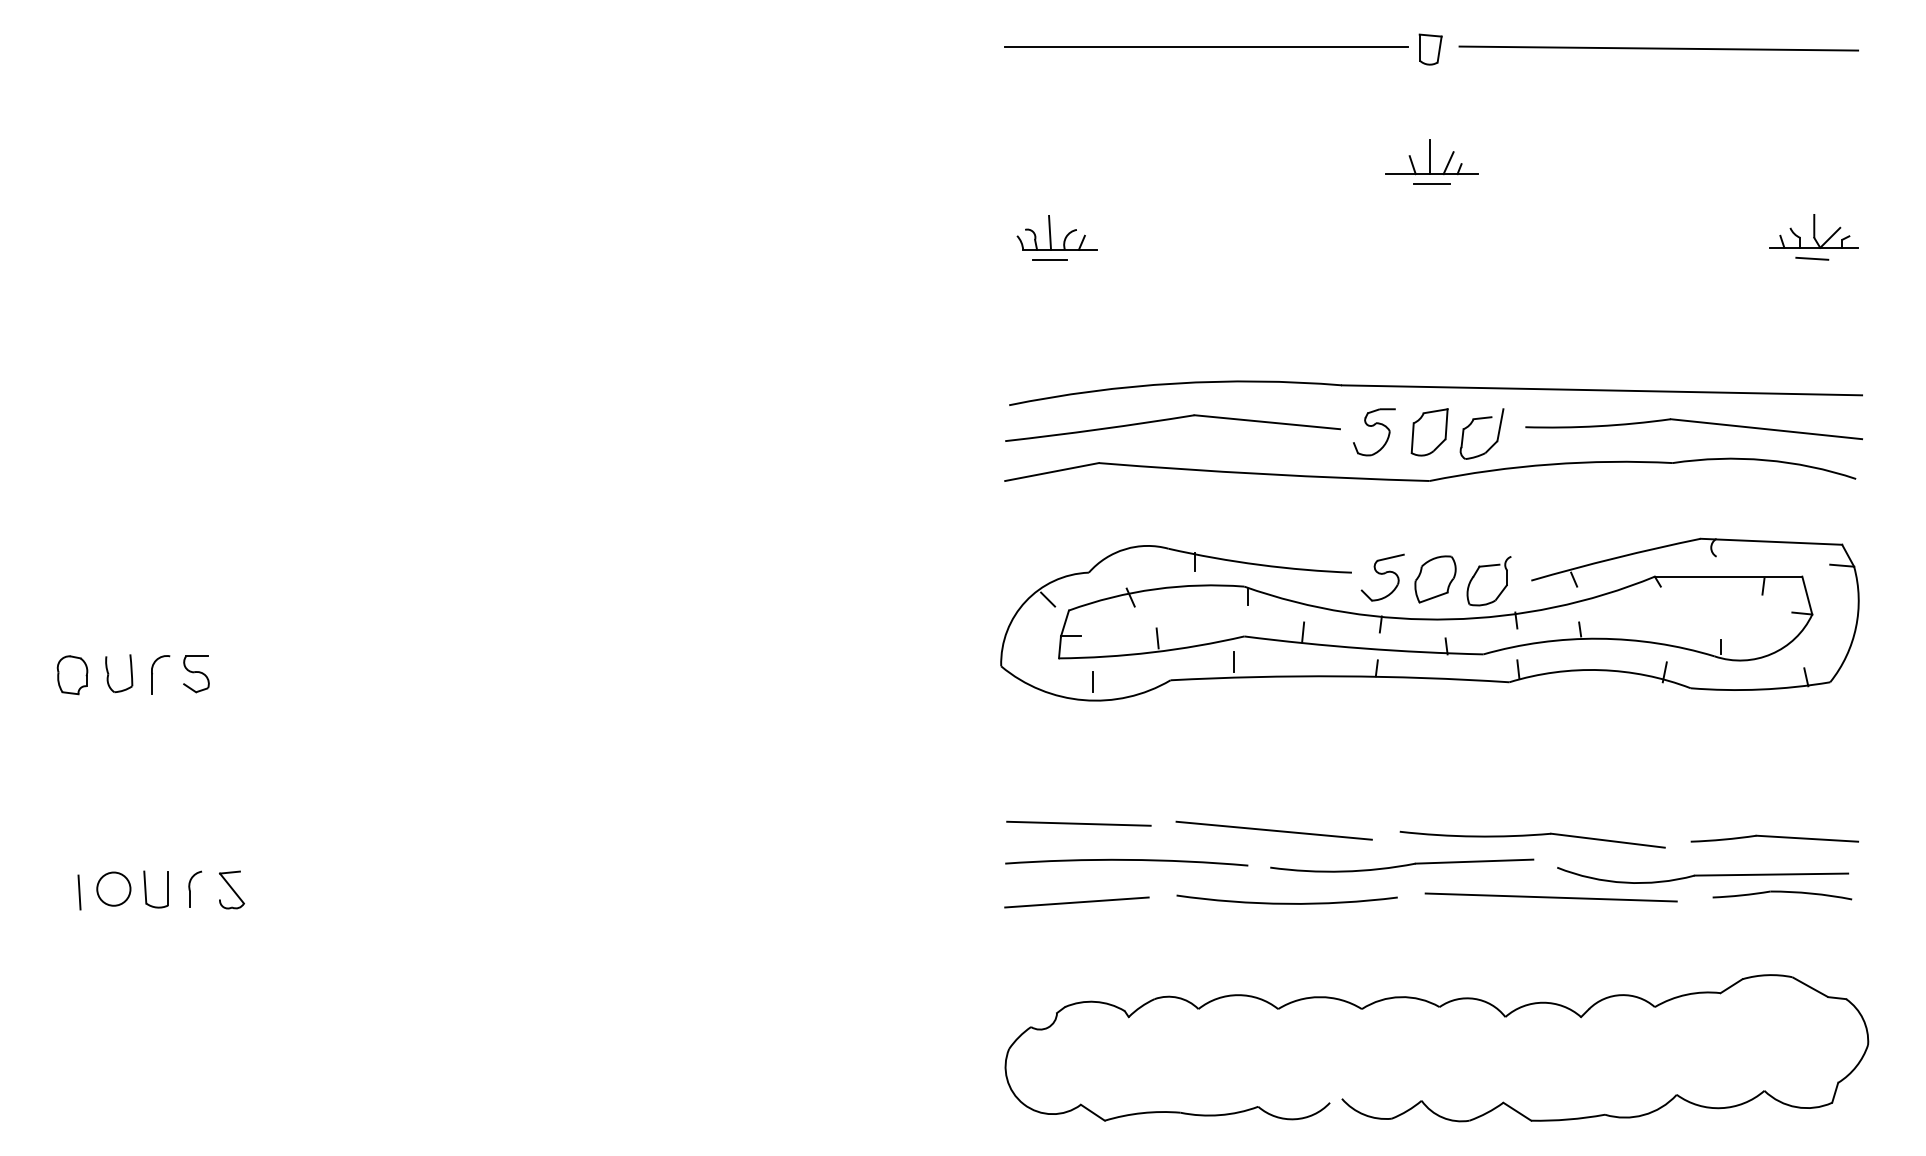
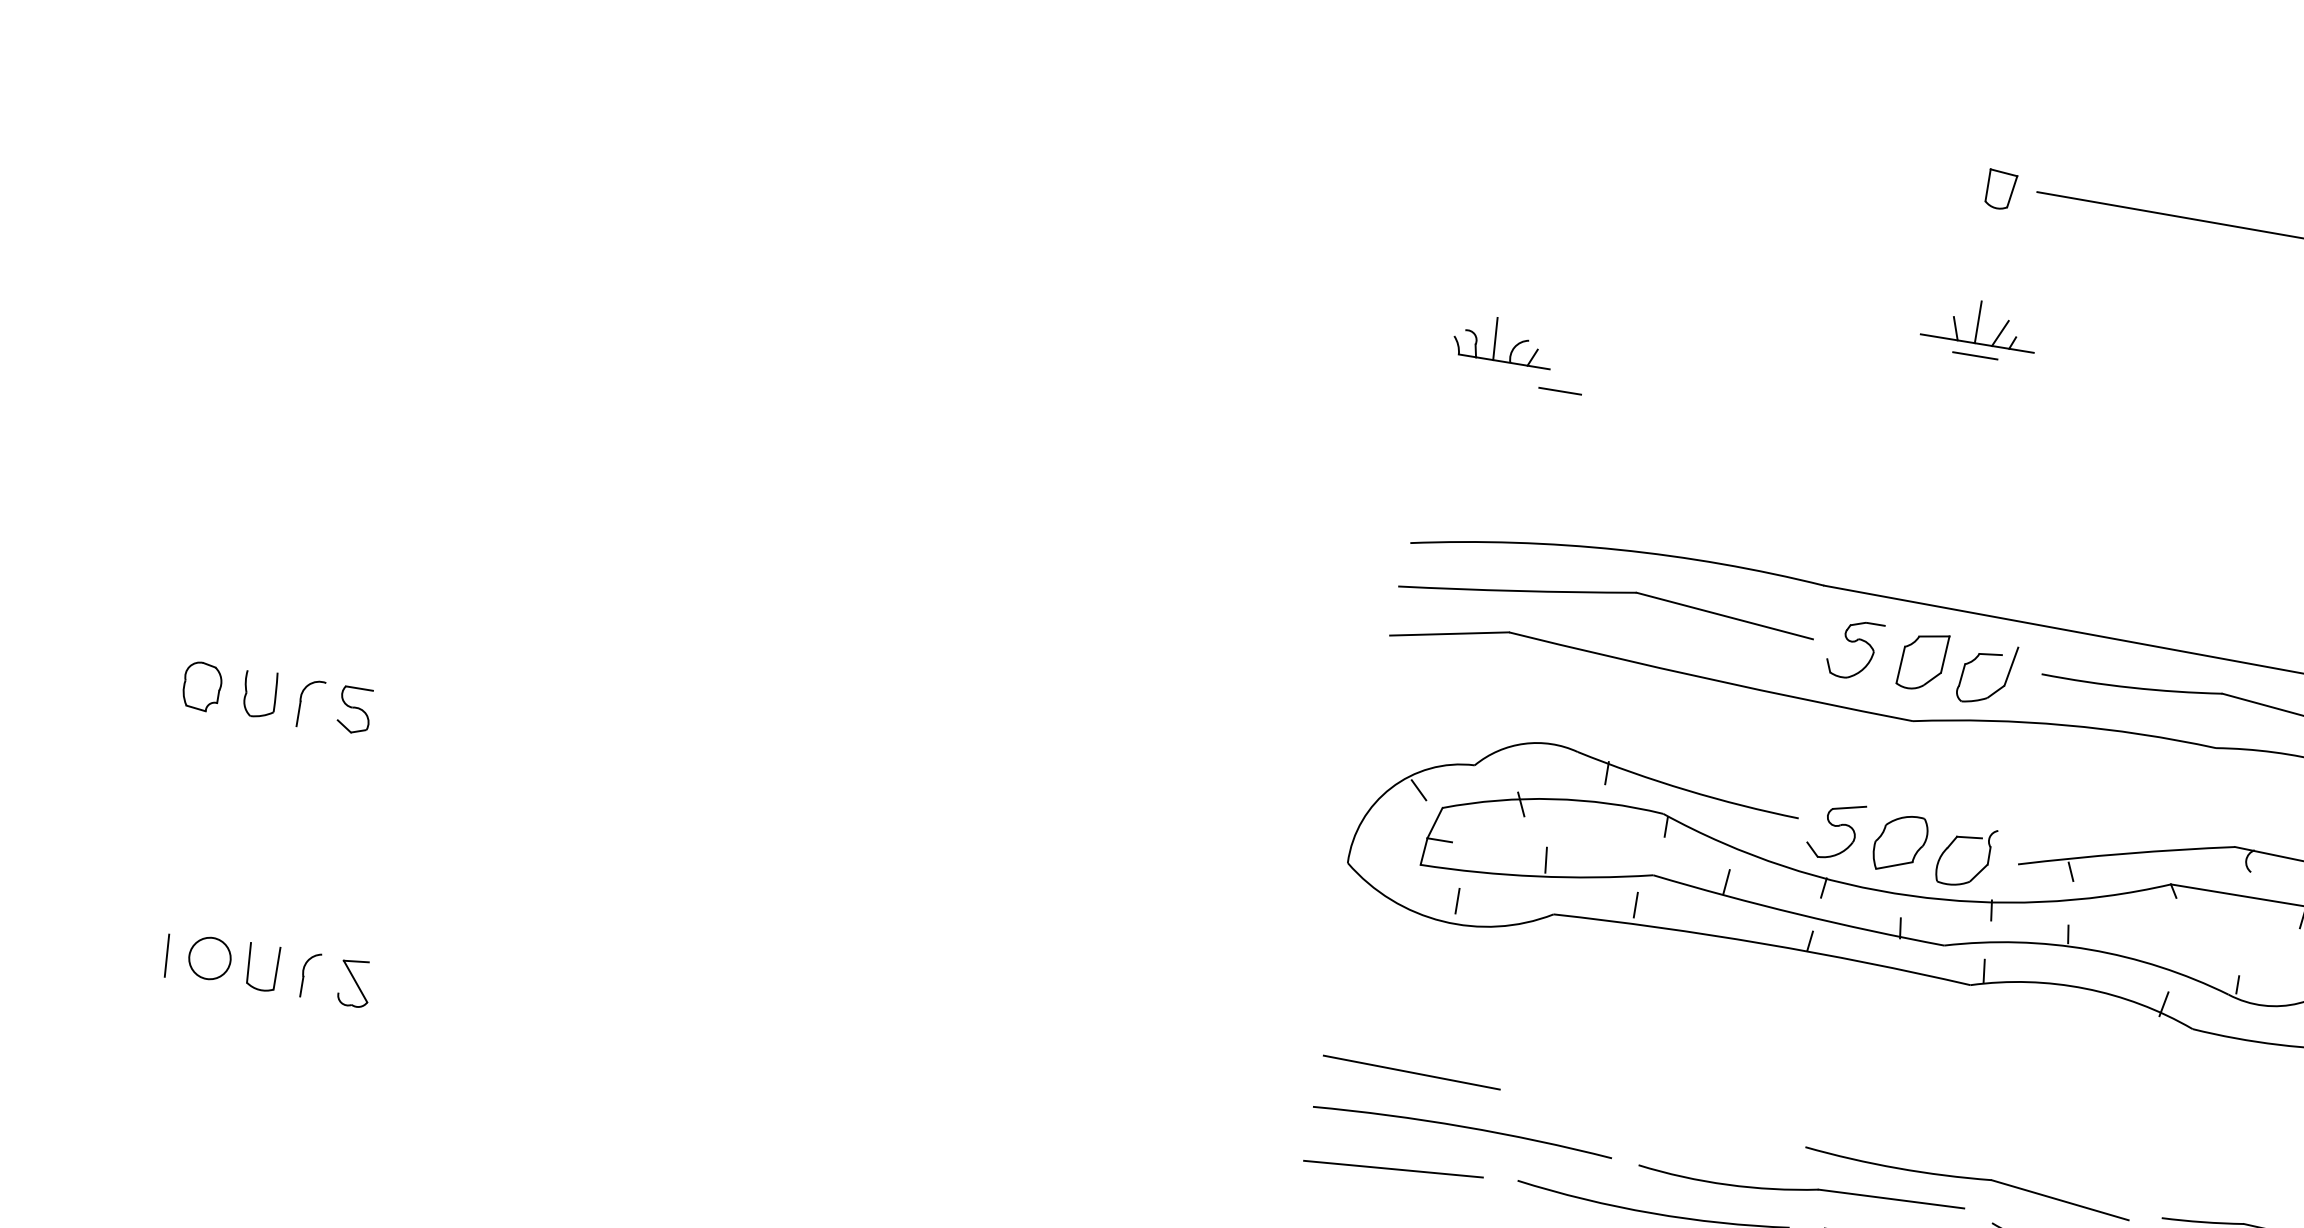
line: (1206, 46) -> (1725, 140), removed
line: (1049, 259) -> (1559, 390), moved
line: (1273, 830) -> (1650, 1120), removed

